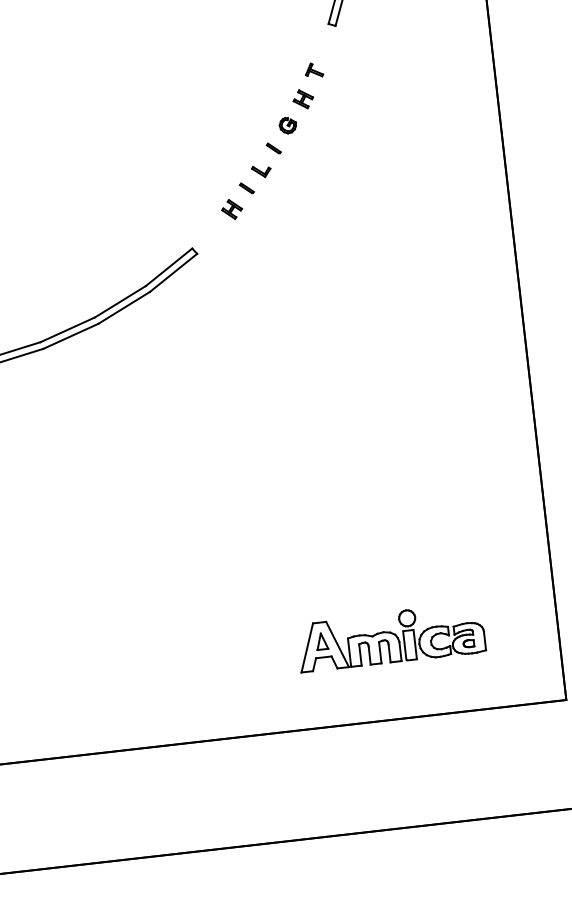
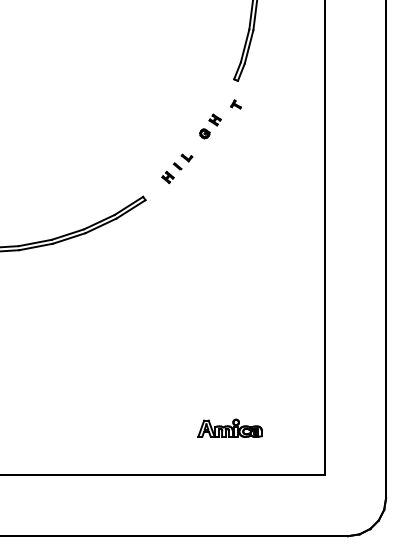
part: (313, 70) -> (235, 104), moved
part: (273, 147) -> (195, 145), removed
part: (390, 637) -> (229, 428), size x0.6

